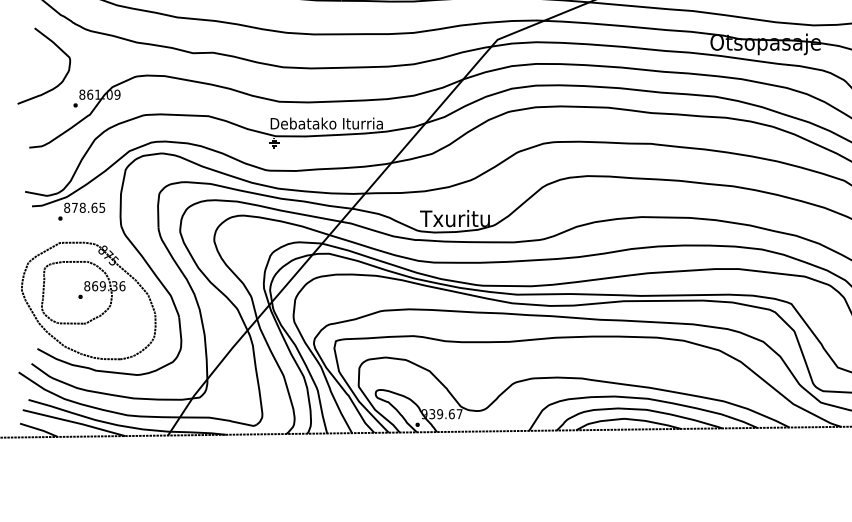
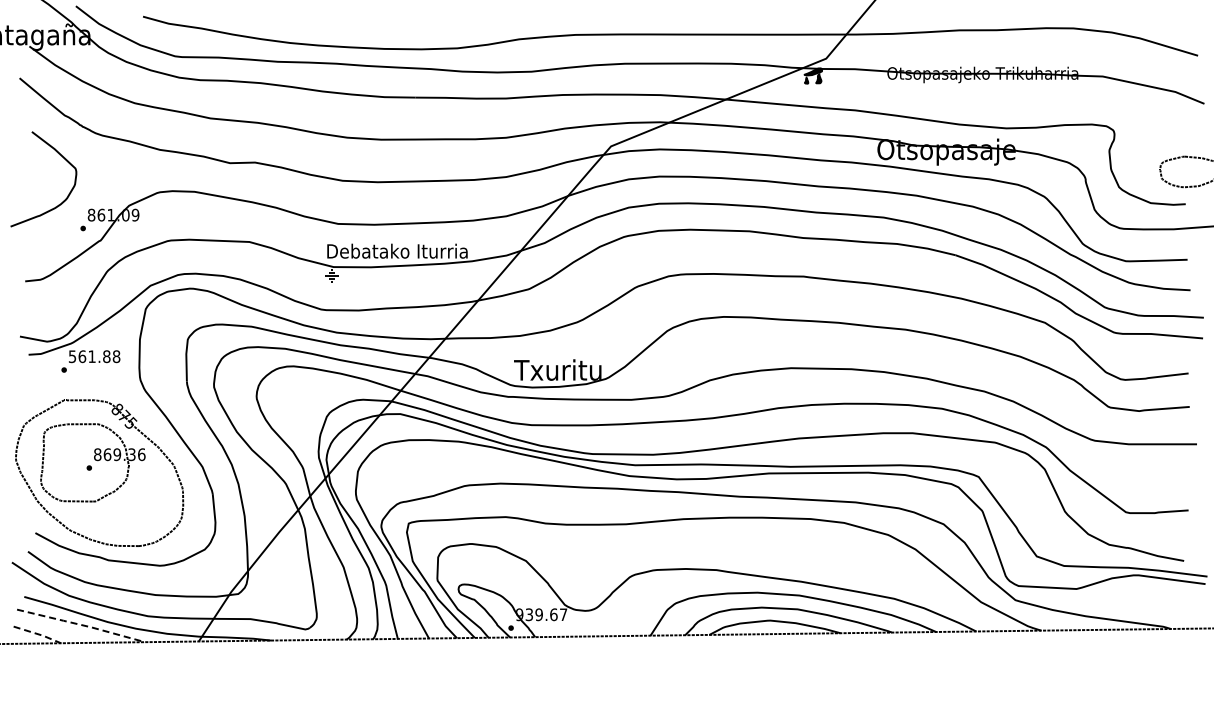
text: (84, 207) -> (94, 356), 878.65 -> 561.88
line: (74, 422) -> (81, 625), solid -> dashed
line: (39, 429) -> (38, 634), solid -> dashed

